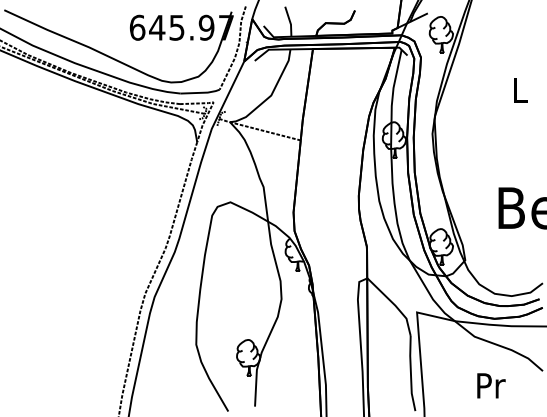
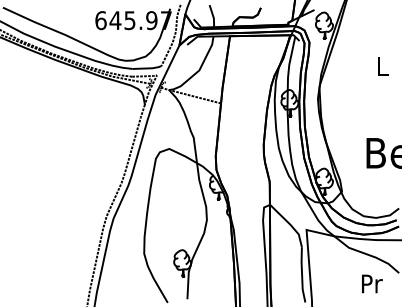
text: (491, 385) -> (372, 283), moved

